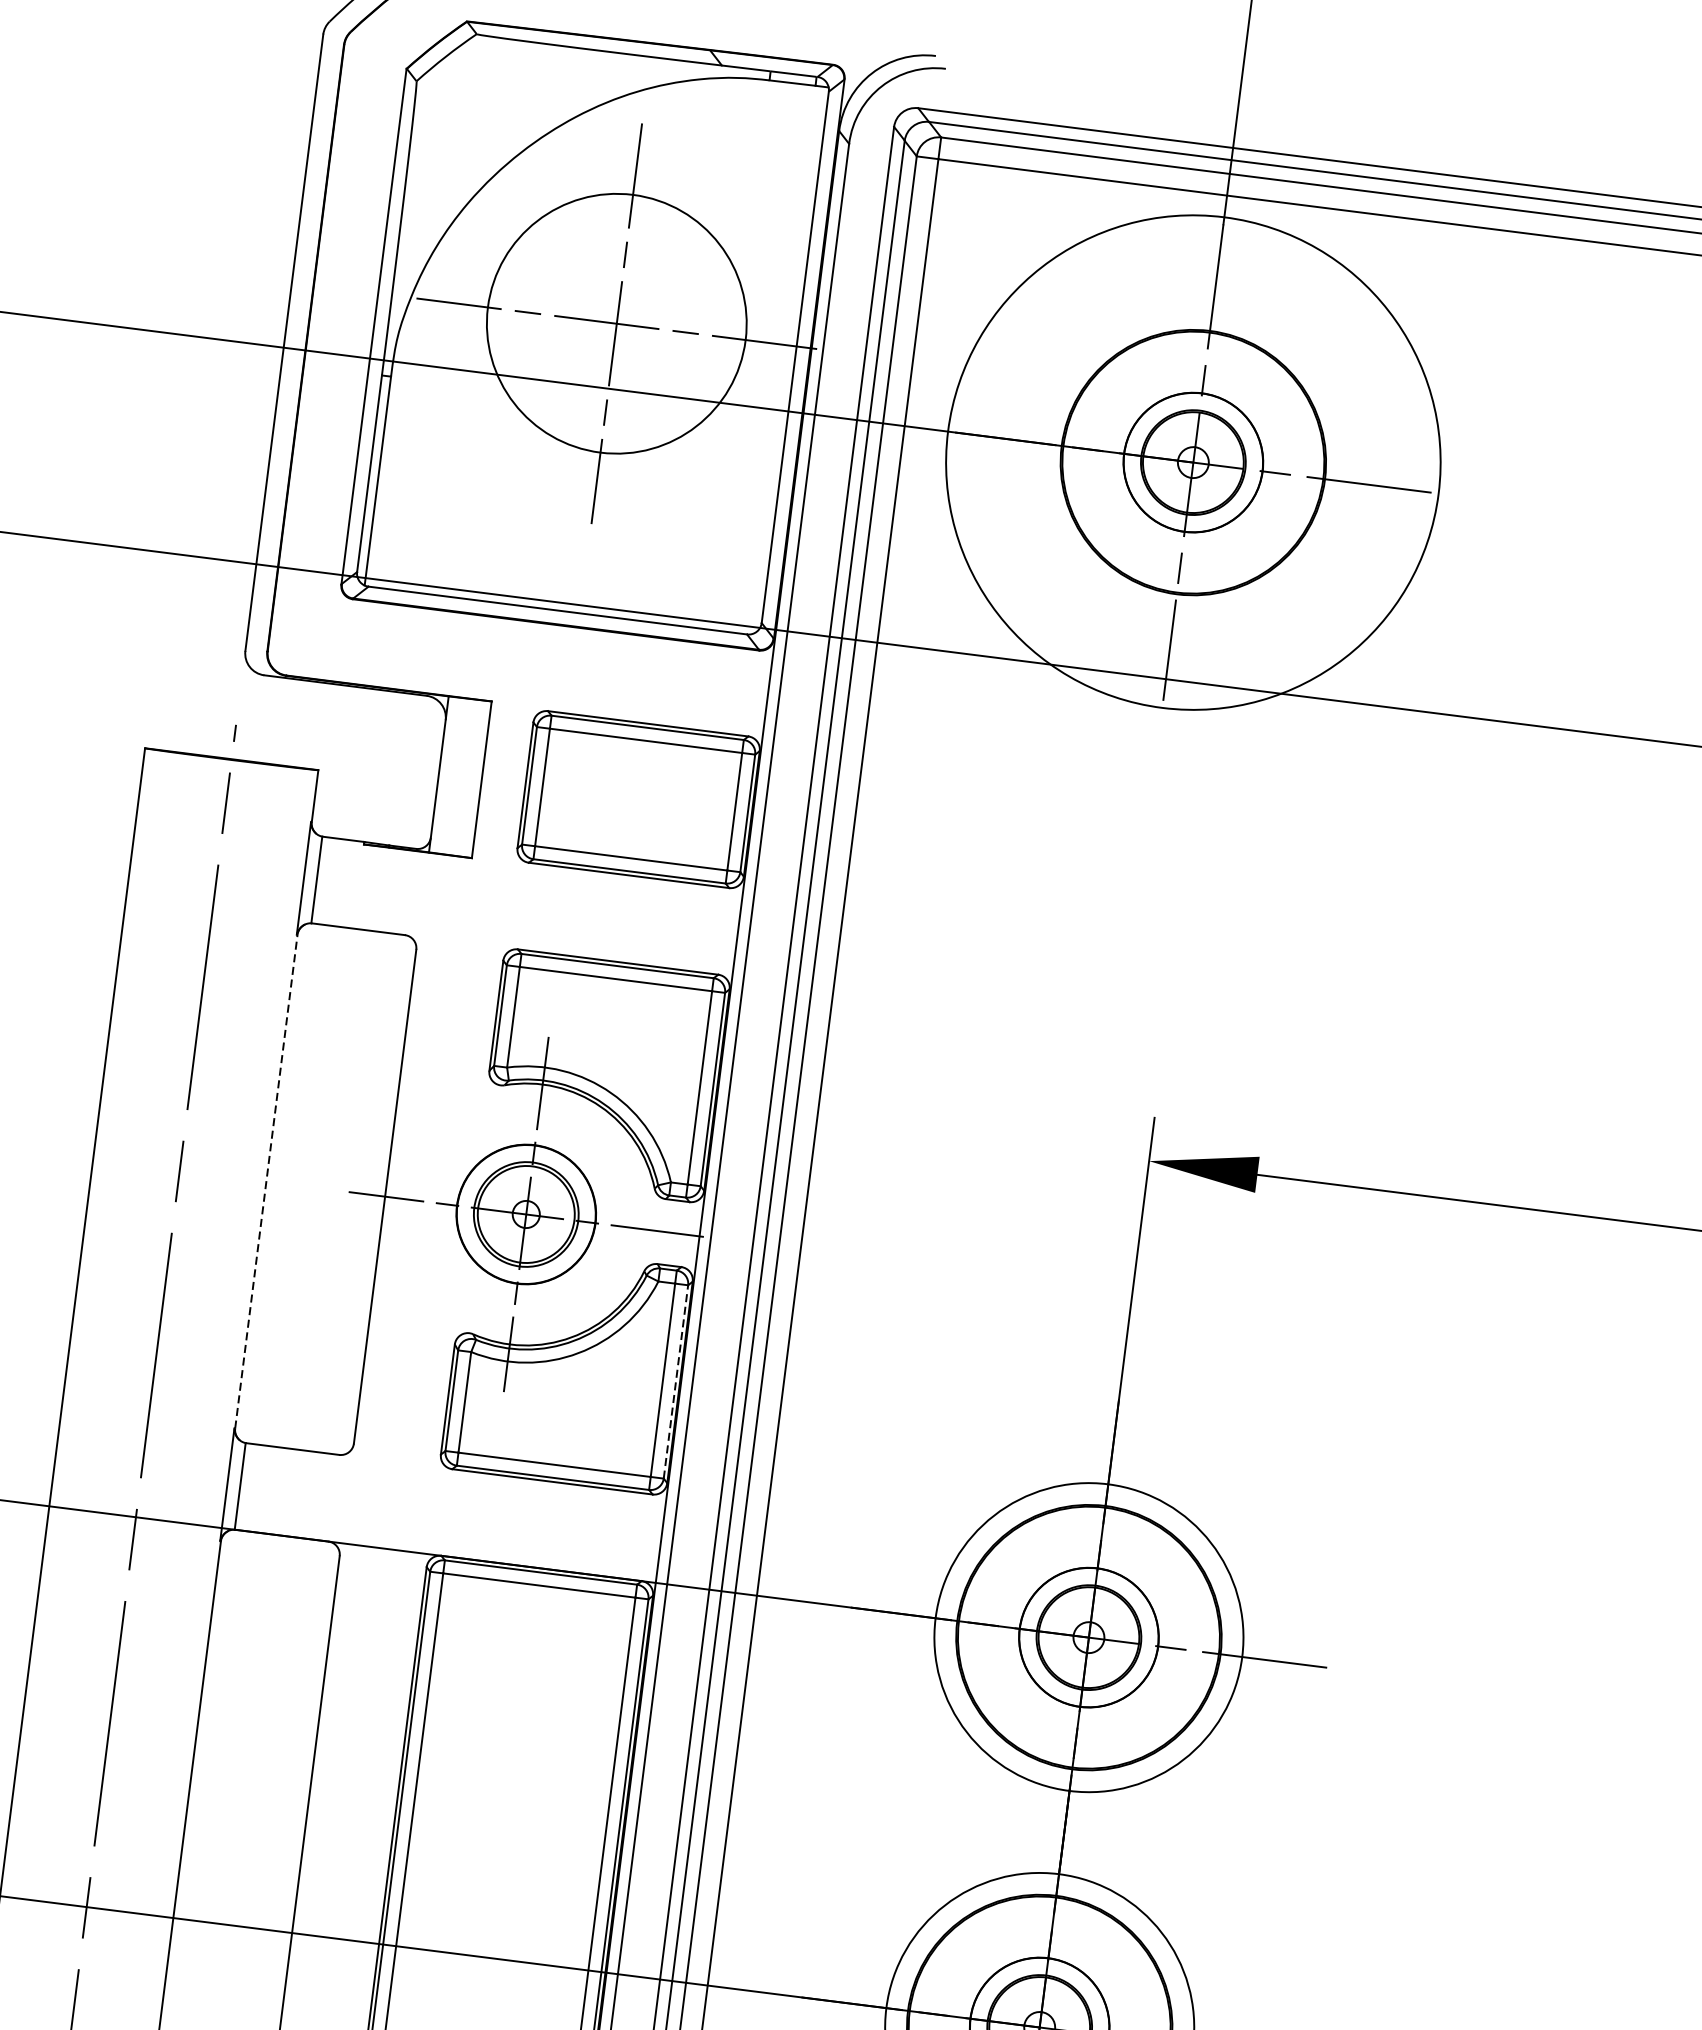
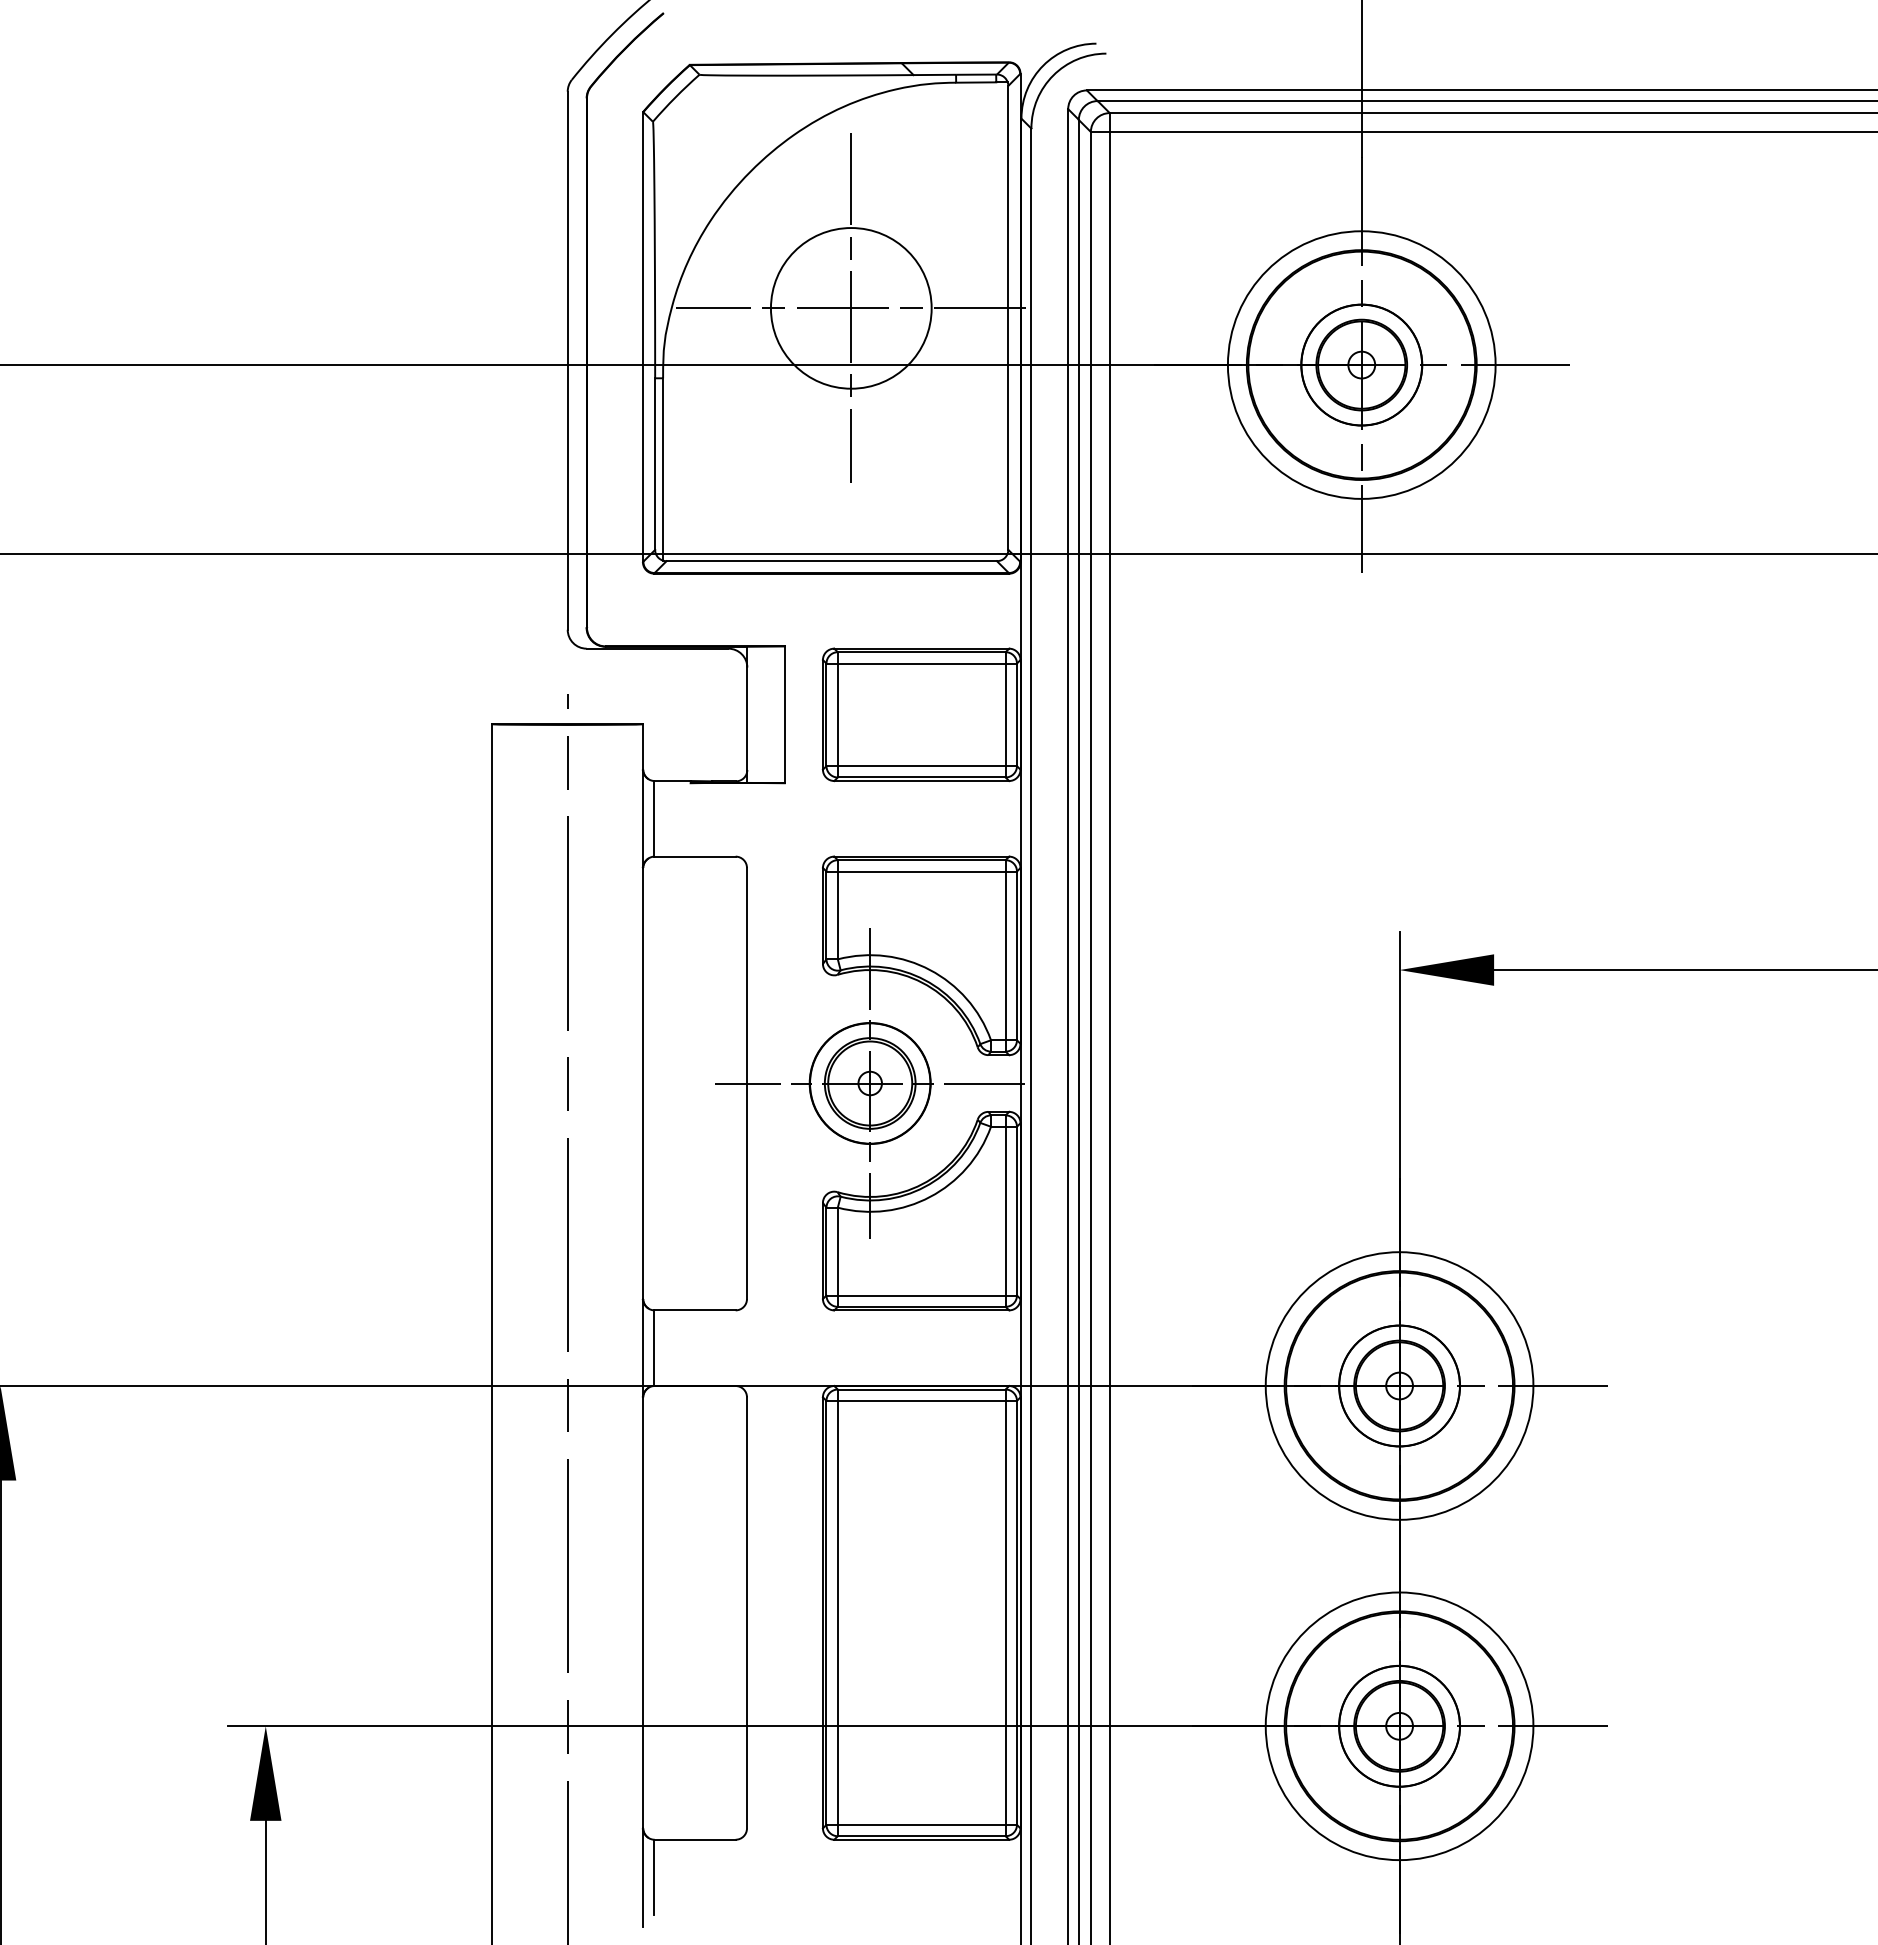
circle: (615, 323) -> (850, 308), size x0.71
circle: (1193, 461) -> (1361, 364), size x0.62
line: (266, 1181) -> (643, 1083), dashed -> solid
line: (675, 1381) -> (1016, 1210), dashed -> solid

